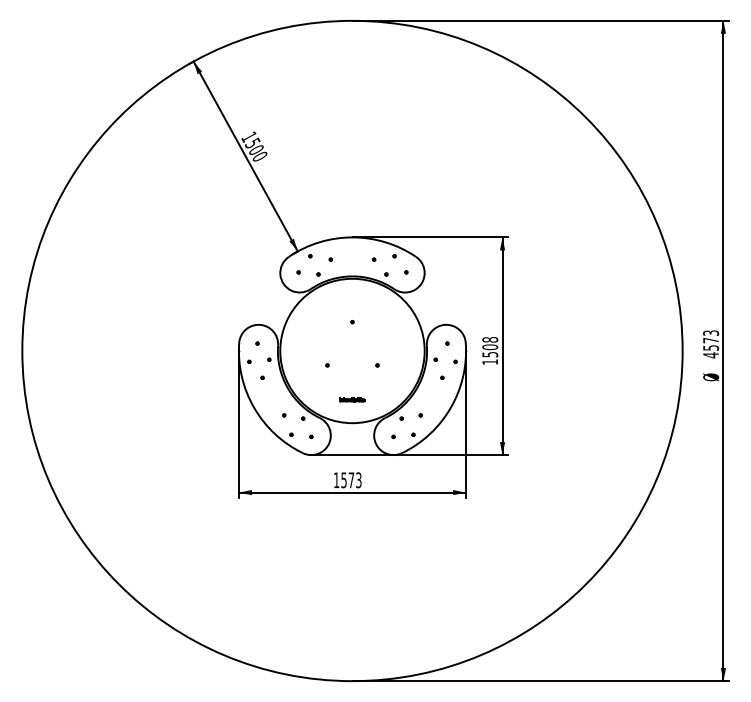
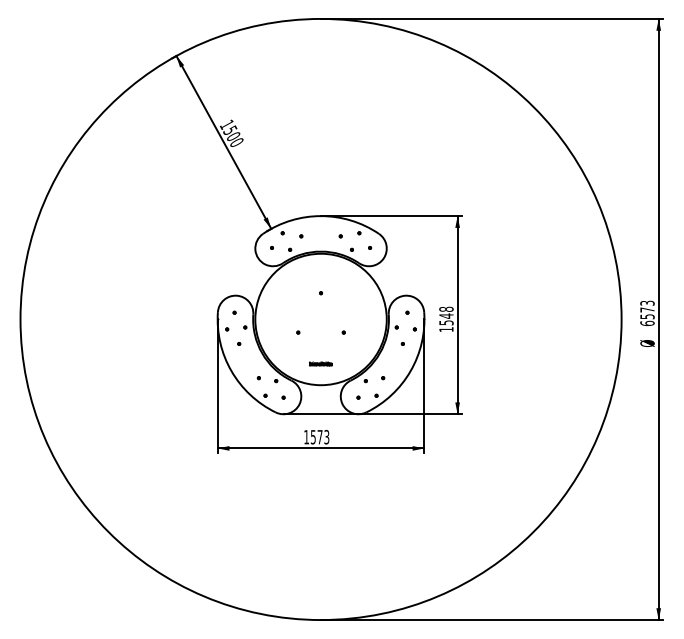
text: (490, 346) -> (446, 315), 1508 -> 1548
text: (711, 355) -> (647, 323), 4573 -> 6573

